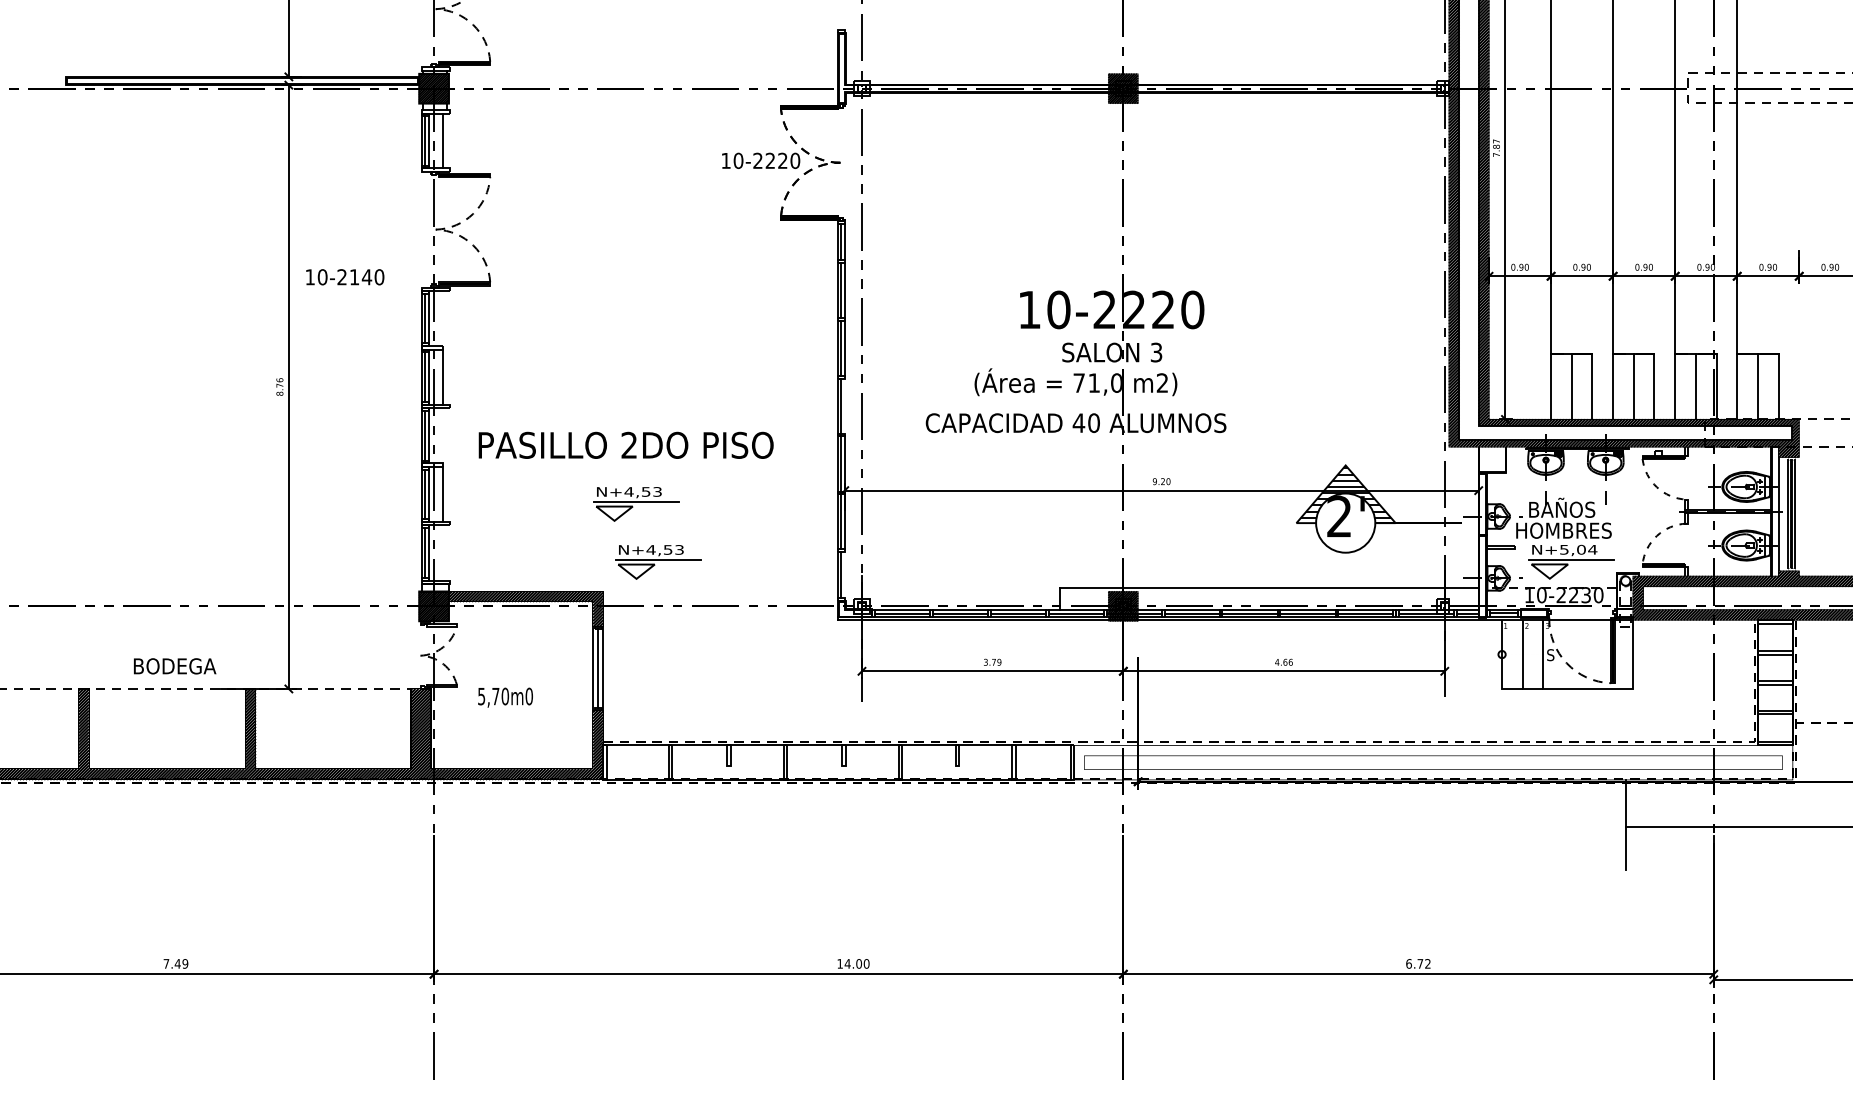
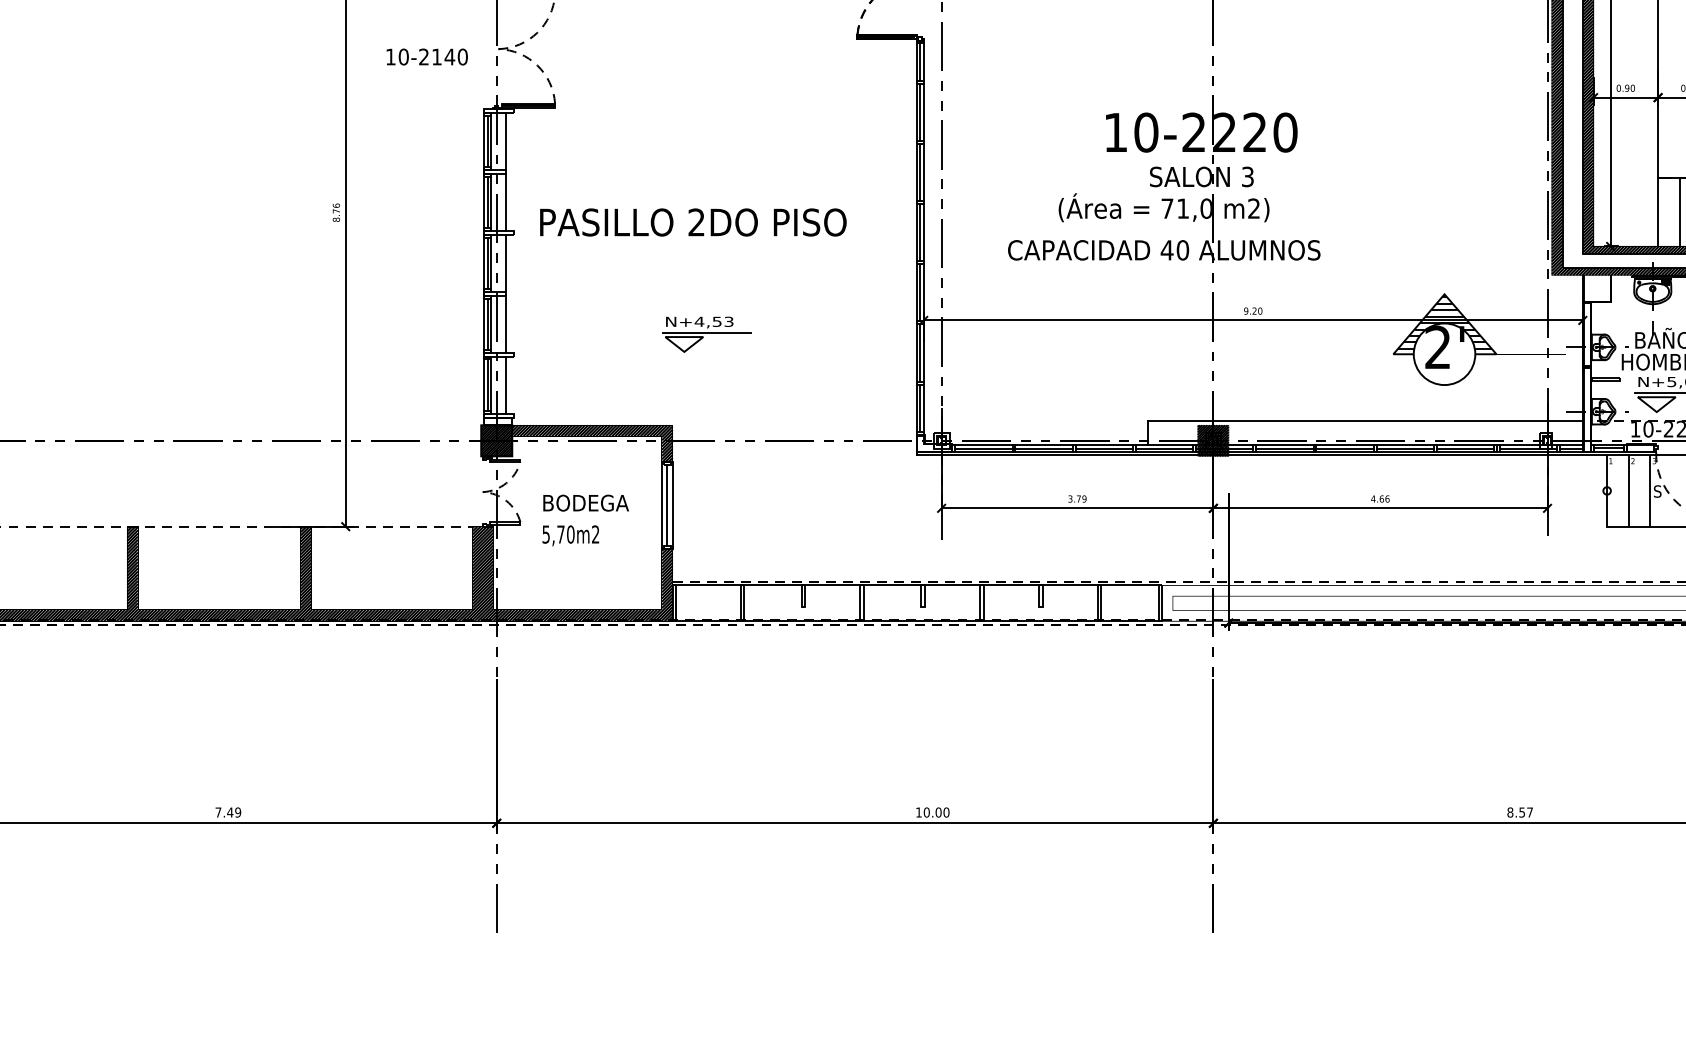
text: (345, 277) -> (427, 57), moved
line: (442, 318) -> (505, 141), added
line: (844, 405) -> (923, 231), added
line: (442, 435) -> (505, 263), added
text: (625, 444) -> (692, 221), moved
line: (442, 552) -> (505, 384), added
part: (658, 562) -> (730, 395), removed
line: (844, 575) -> (923, 408), added
text: (175, 666) -> (586, 503), moved
text: (528, 696) -> (594, 534), 5,70m0 -> 5,70m2
text: (847, 963) -> (926, 812), 14.00 -> 10.00
text: (1418, 963) -> (1520, 812), 6.72 -> 8.57

